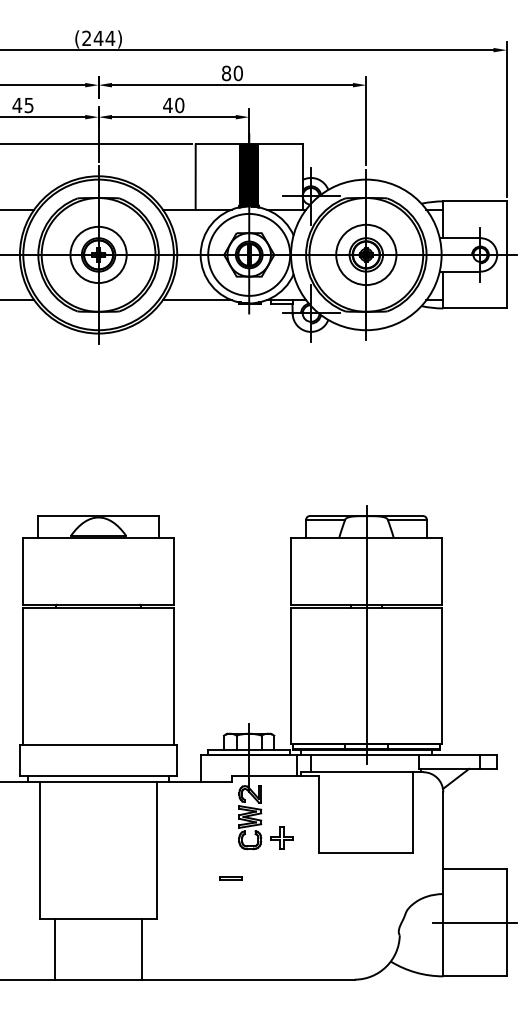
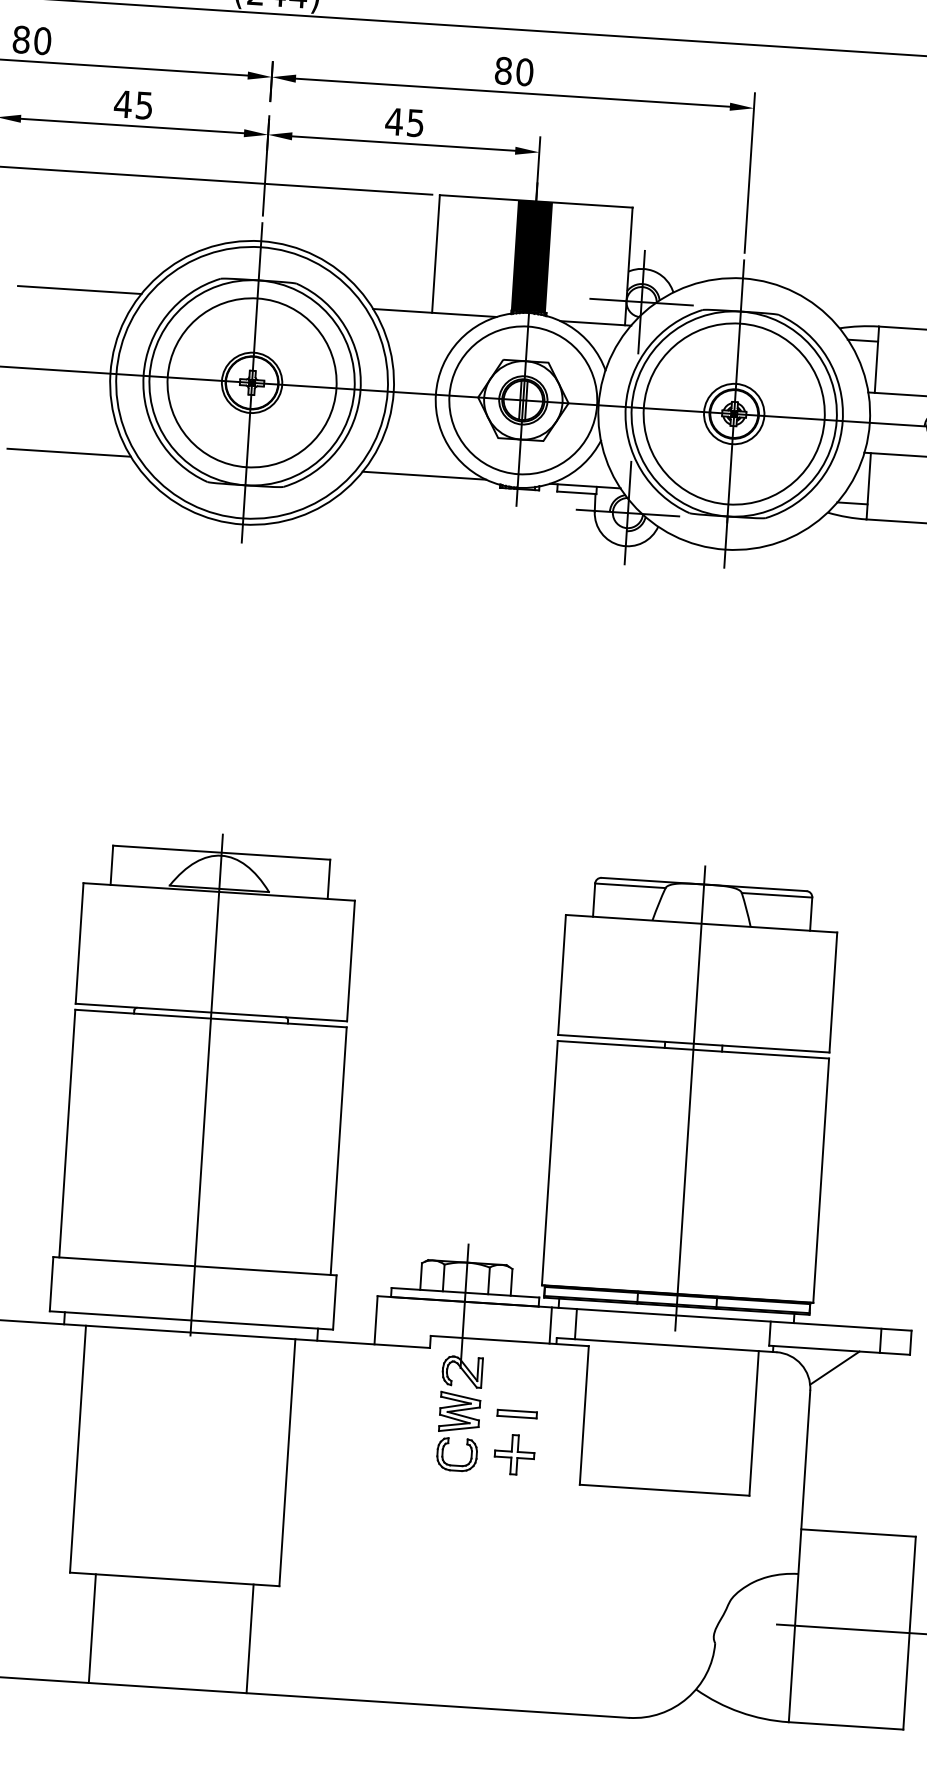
text: (179, 105) -> (415, 123), 40 -> 45
circle: (98, 254) -> (251, 382), size x1.67
circle: (366, 254) -> (734, 413), size x1.67
line: (98, 644) -> (206, 1084), added
line: (230, 877) -> (516, 1411), moved

